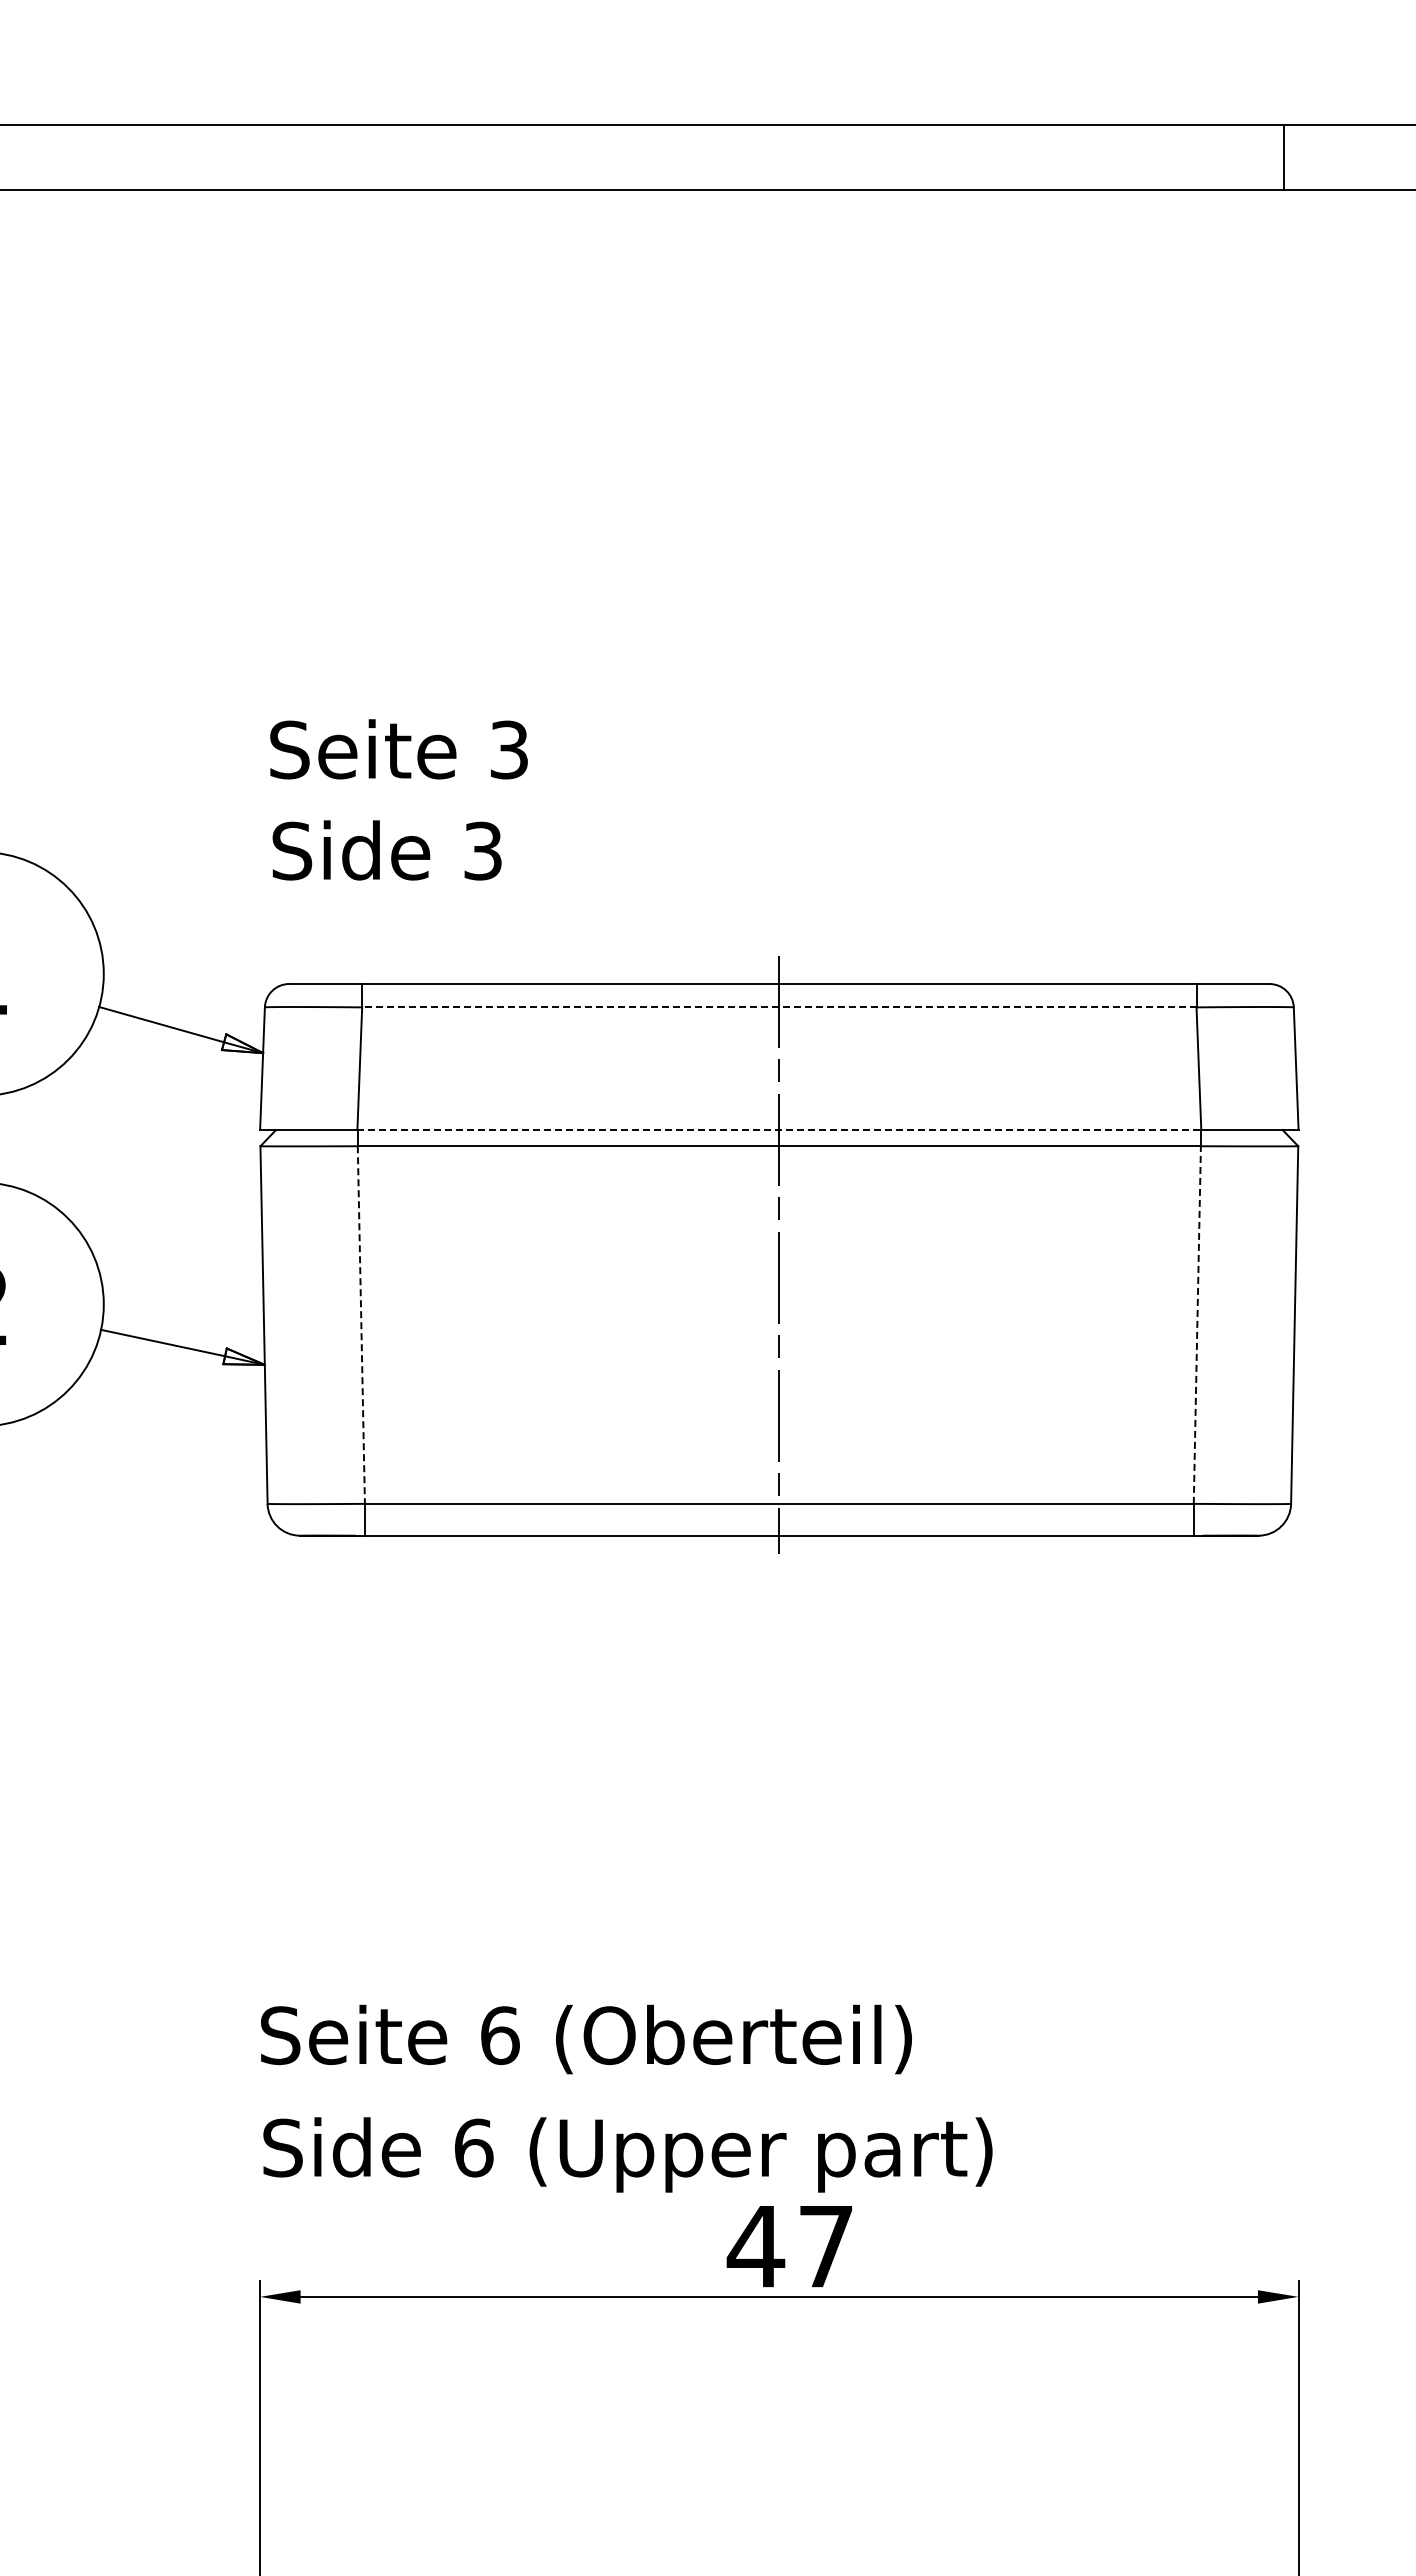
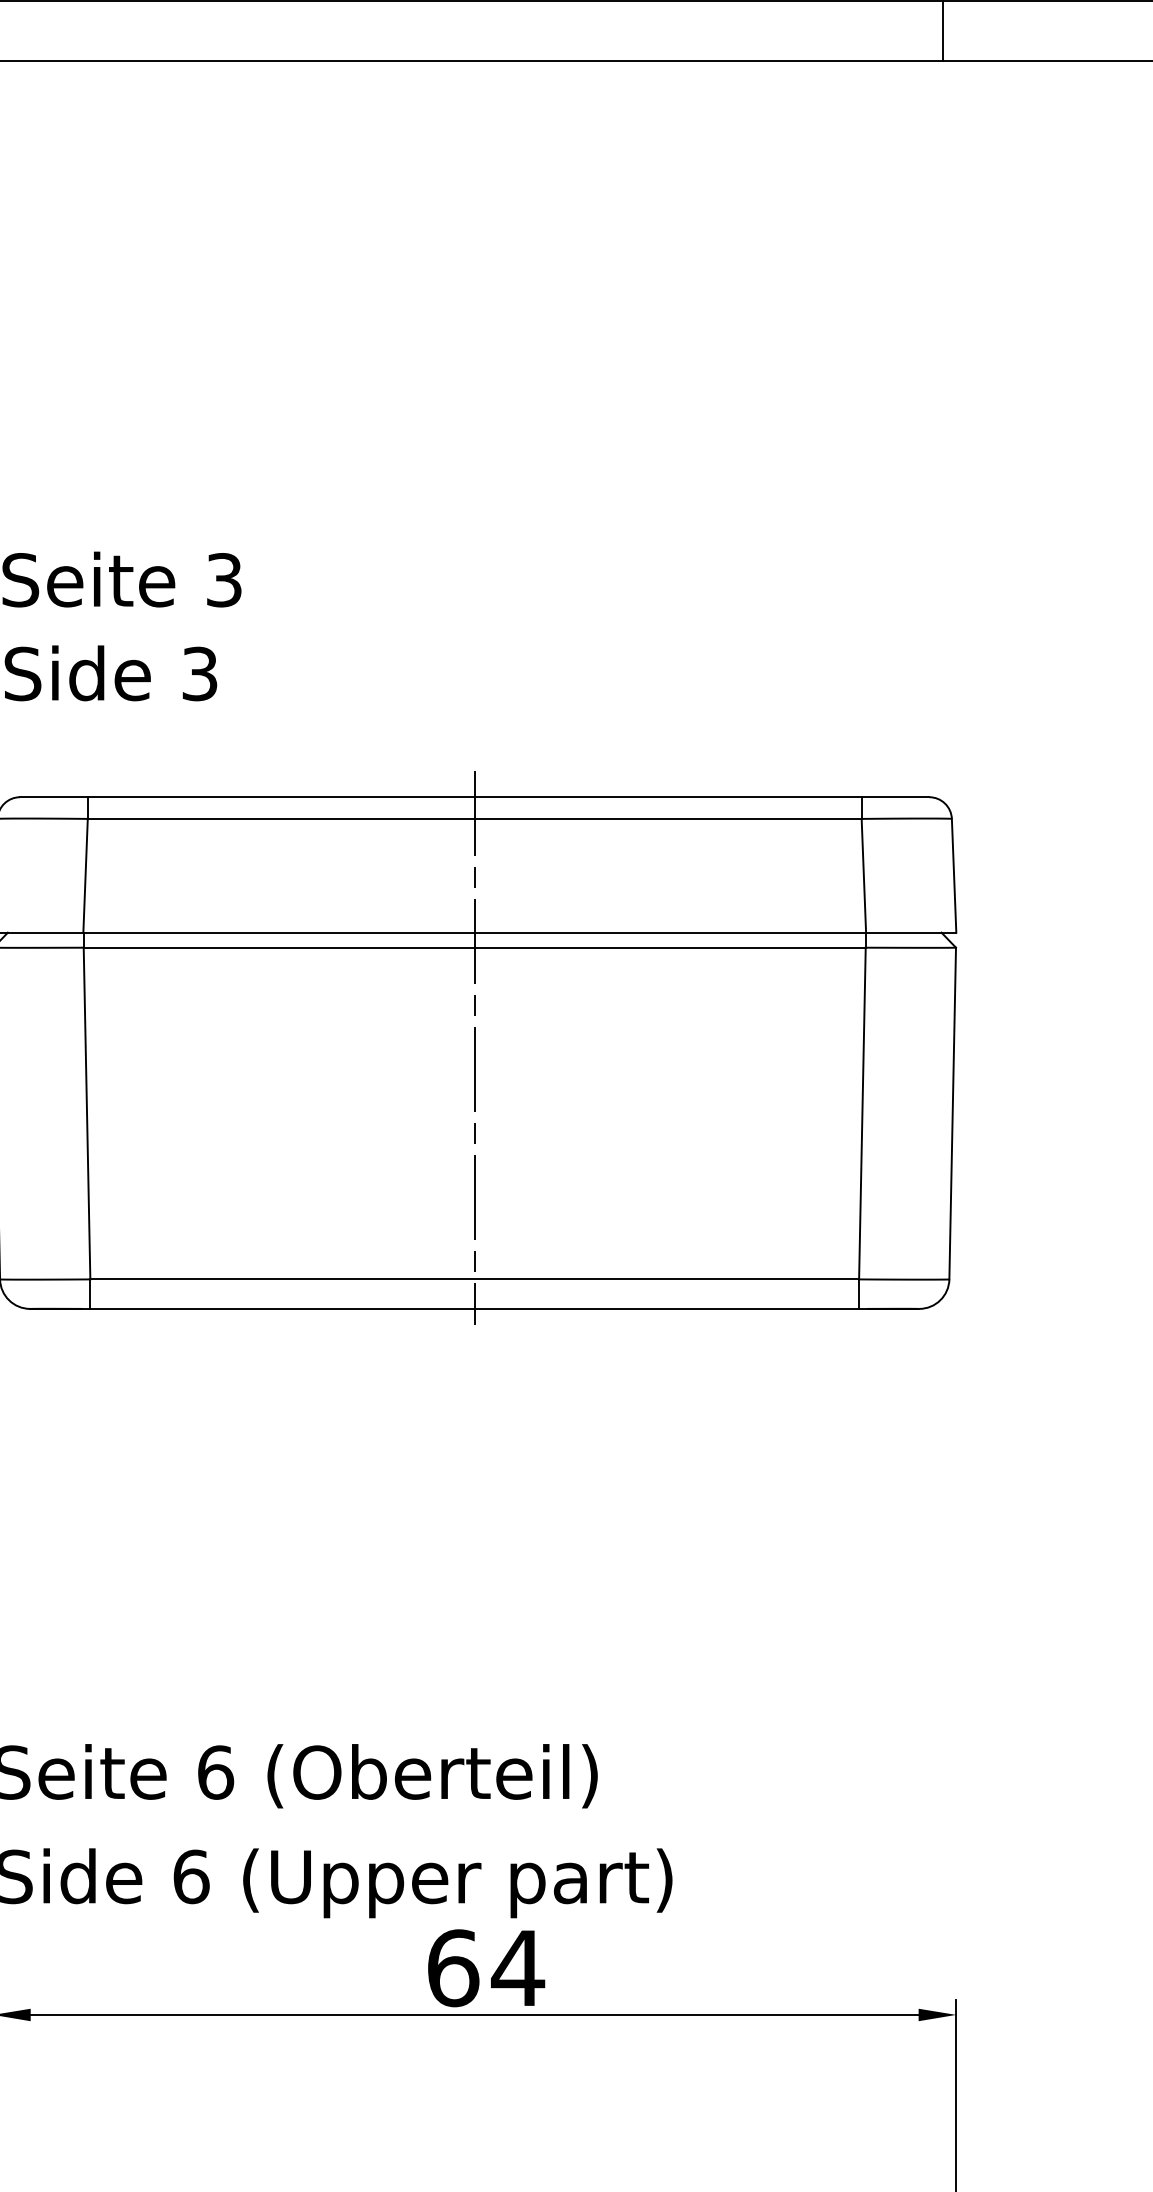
line: (778, 1007) -> (473, 819), dashed -> solid
line: (779, 1130) -> (474, 933), dashed -> solid
line: (361, 1325) -> (87, 1113), dashed -> solid
line: (1197, 1325) -> (862, 1113), dashed -> solid
text: (790, 2246) -> (485, 1968), 47 -> 64

